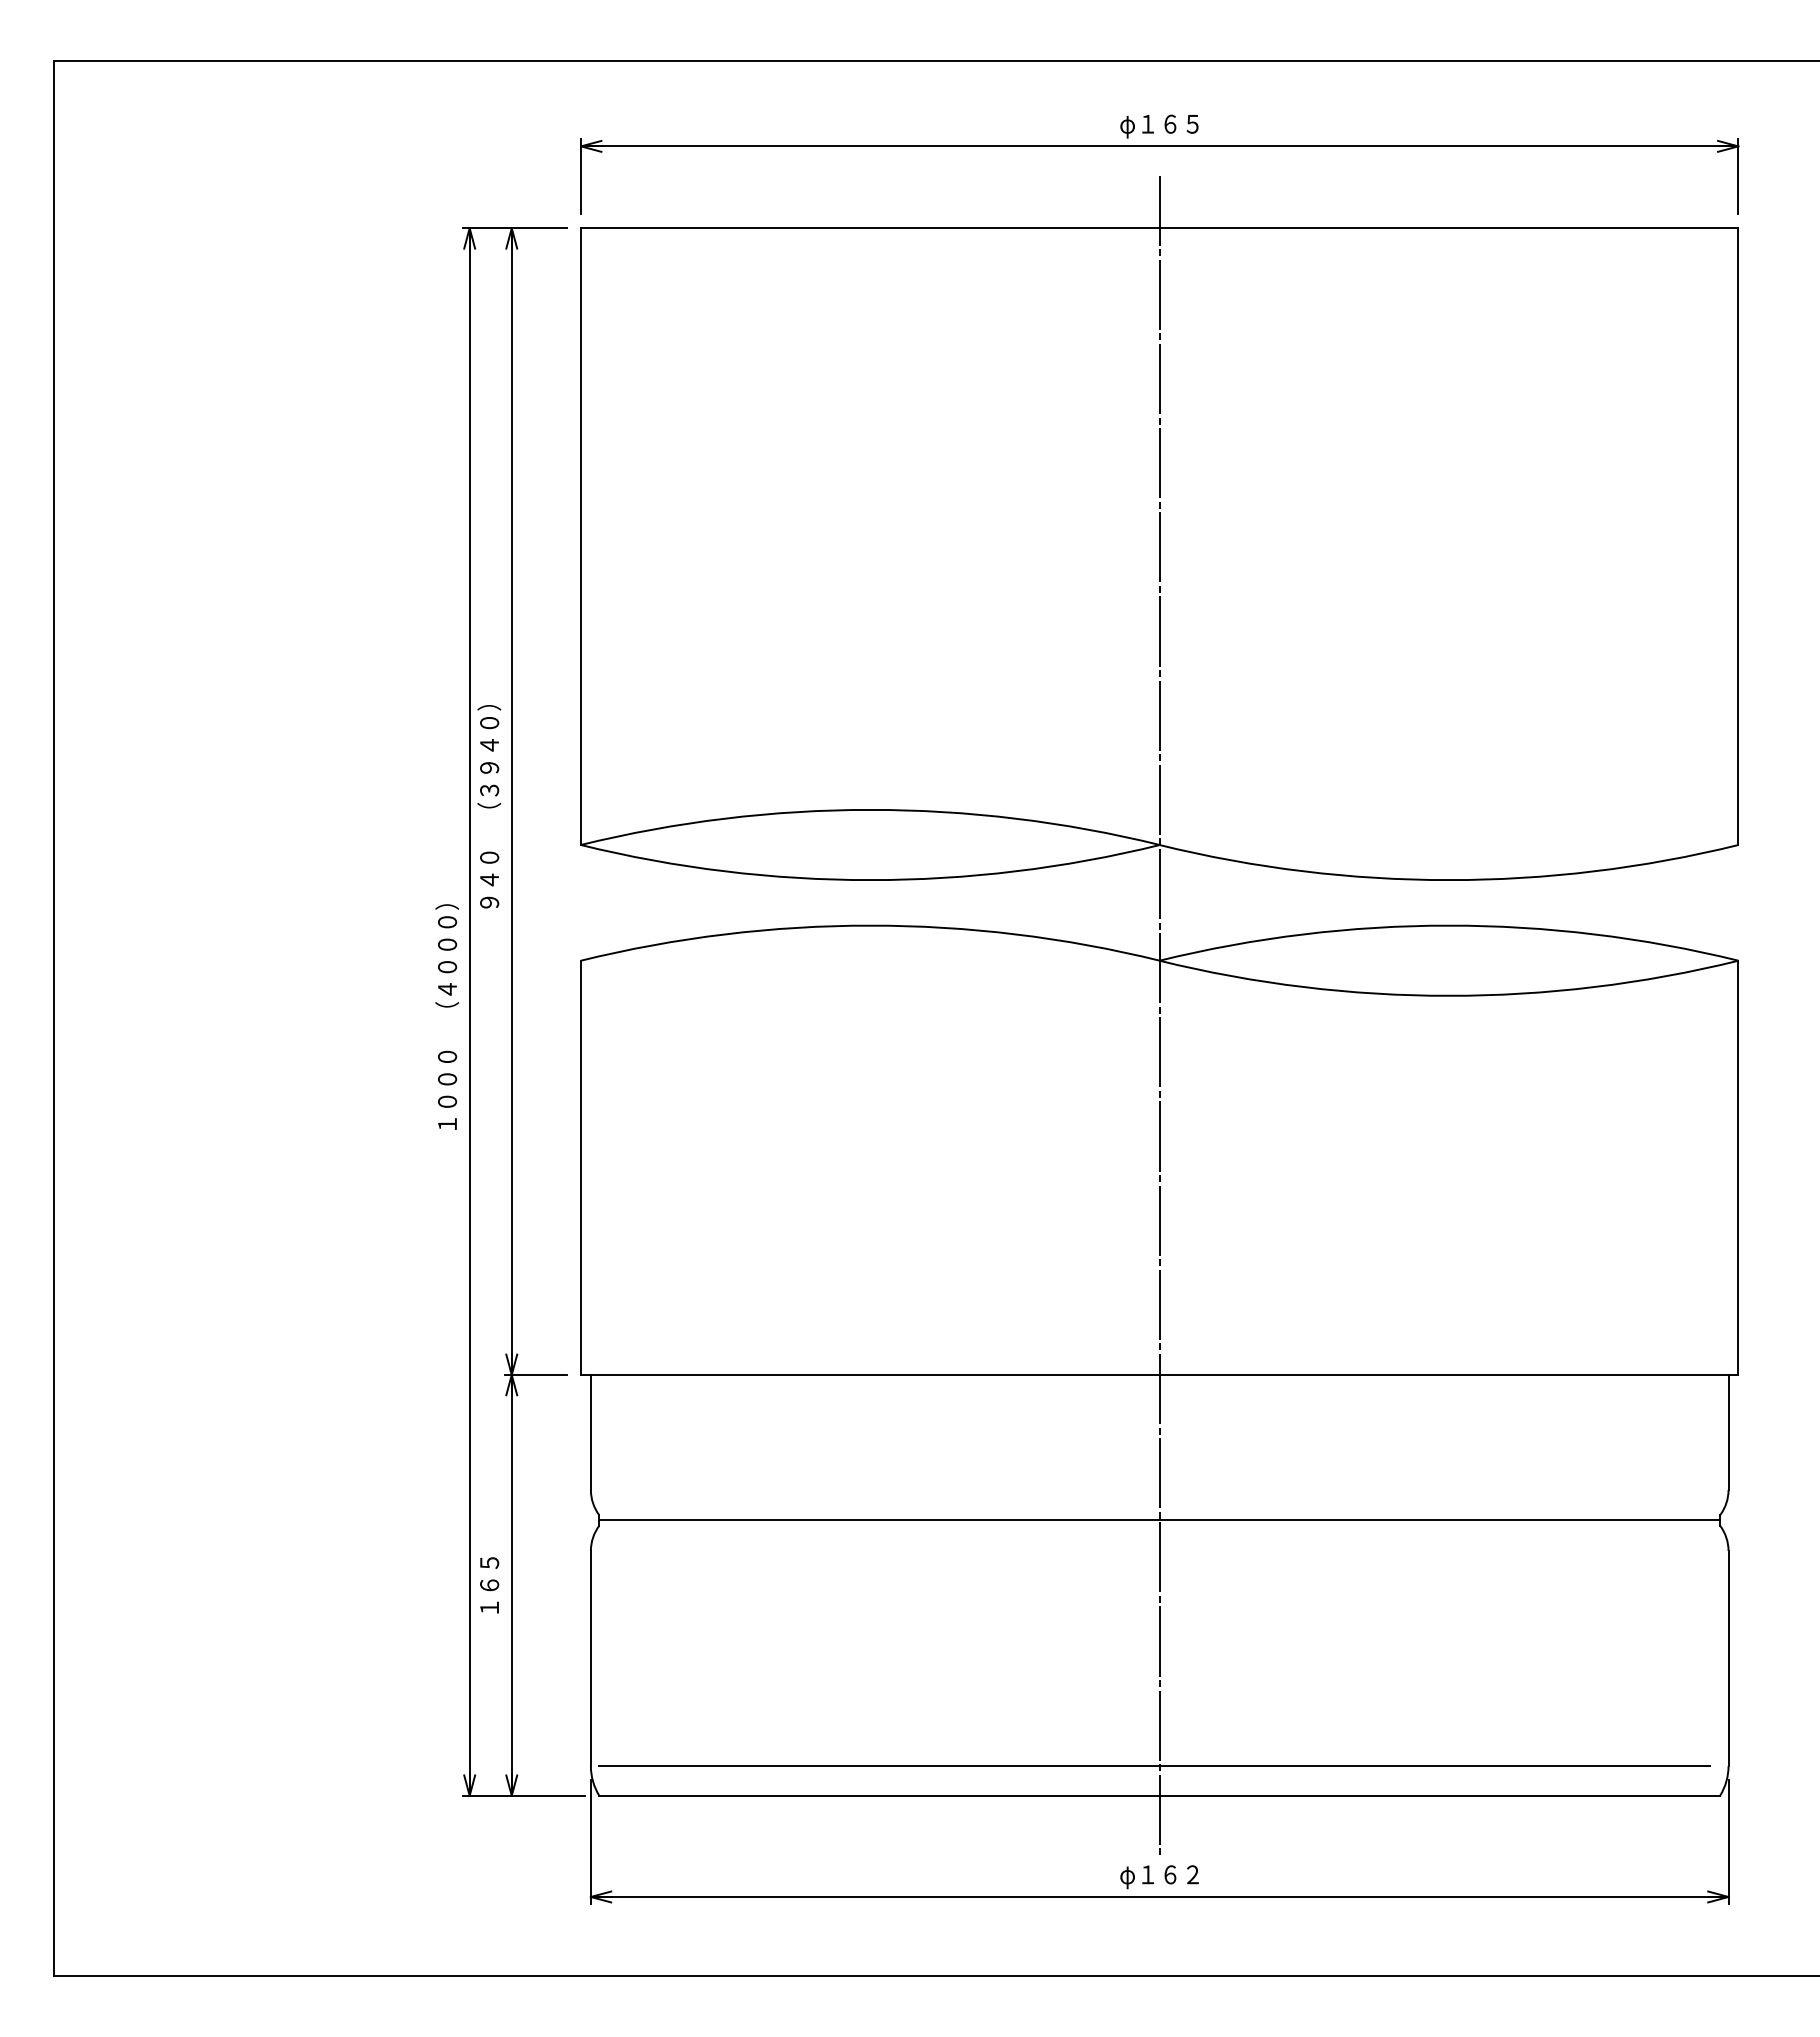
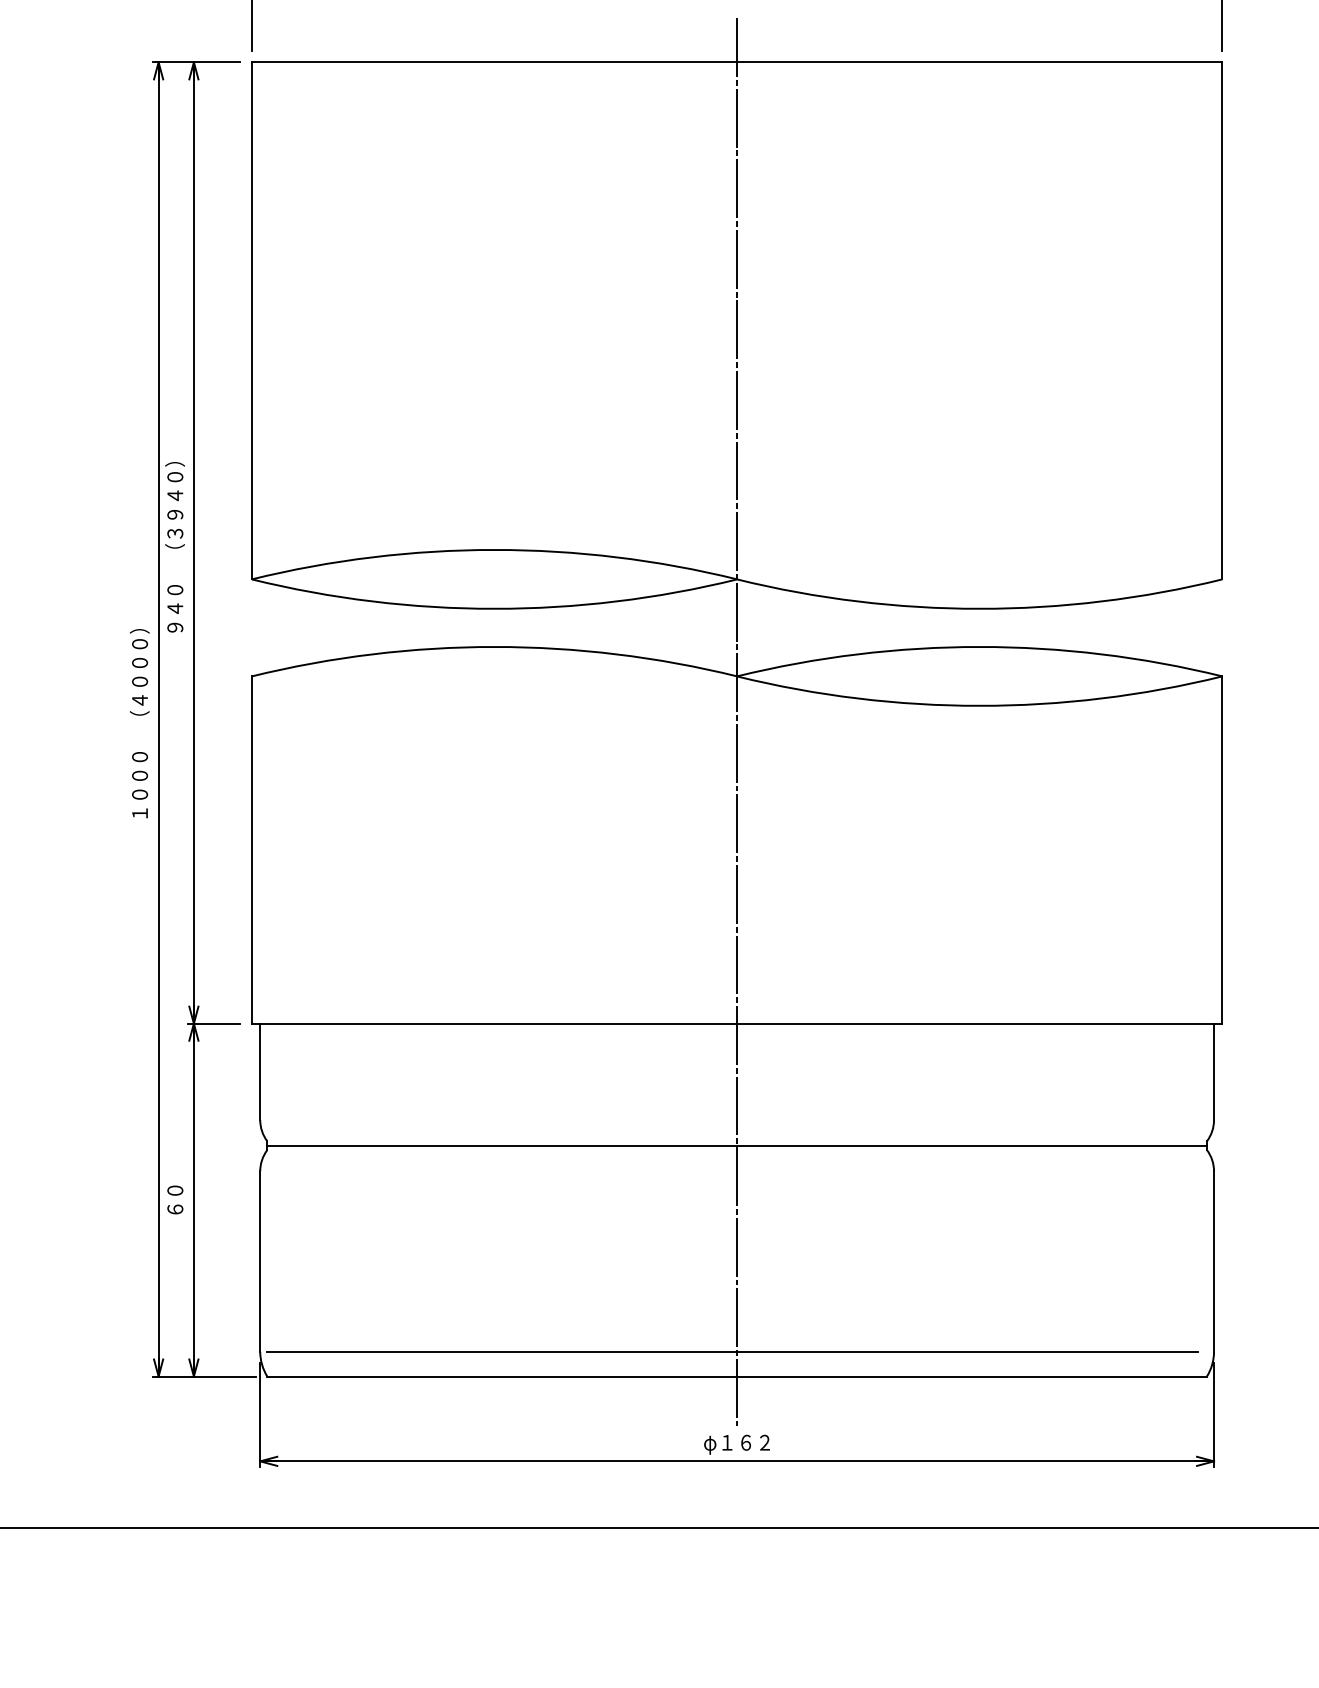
text: (489, 1585) -> (175, 1200), １６５ -> ６０

